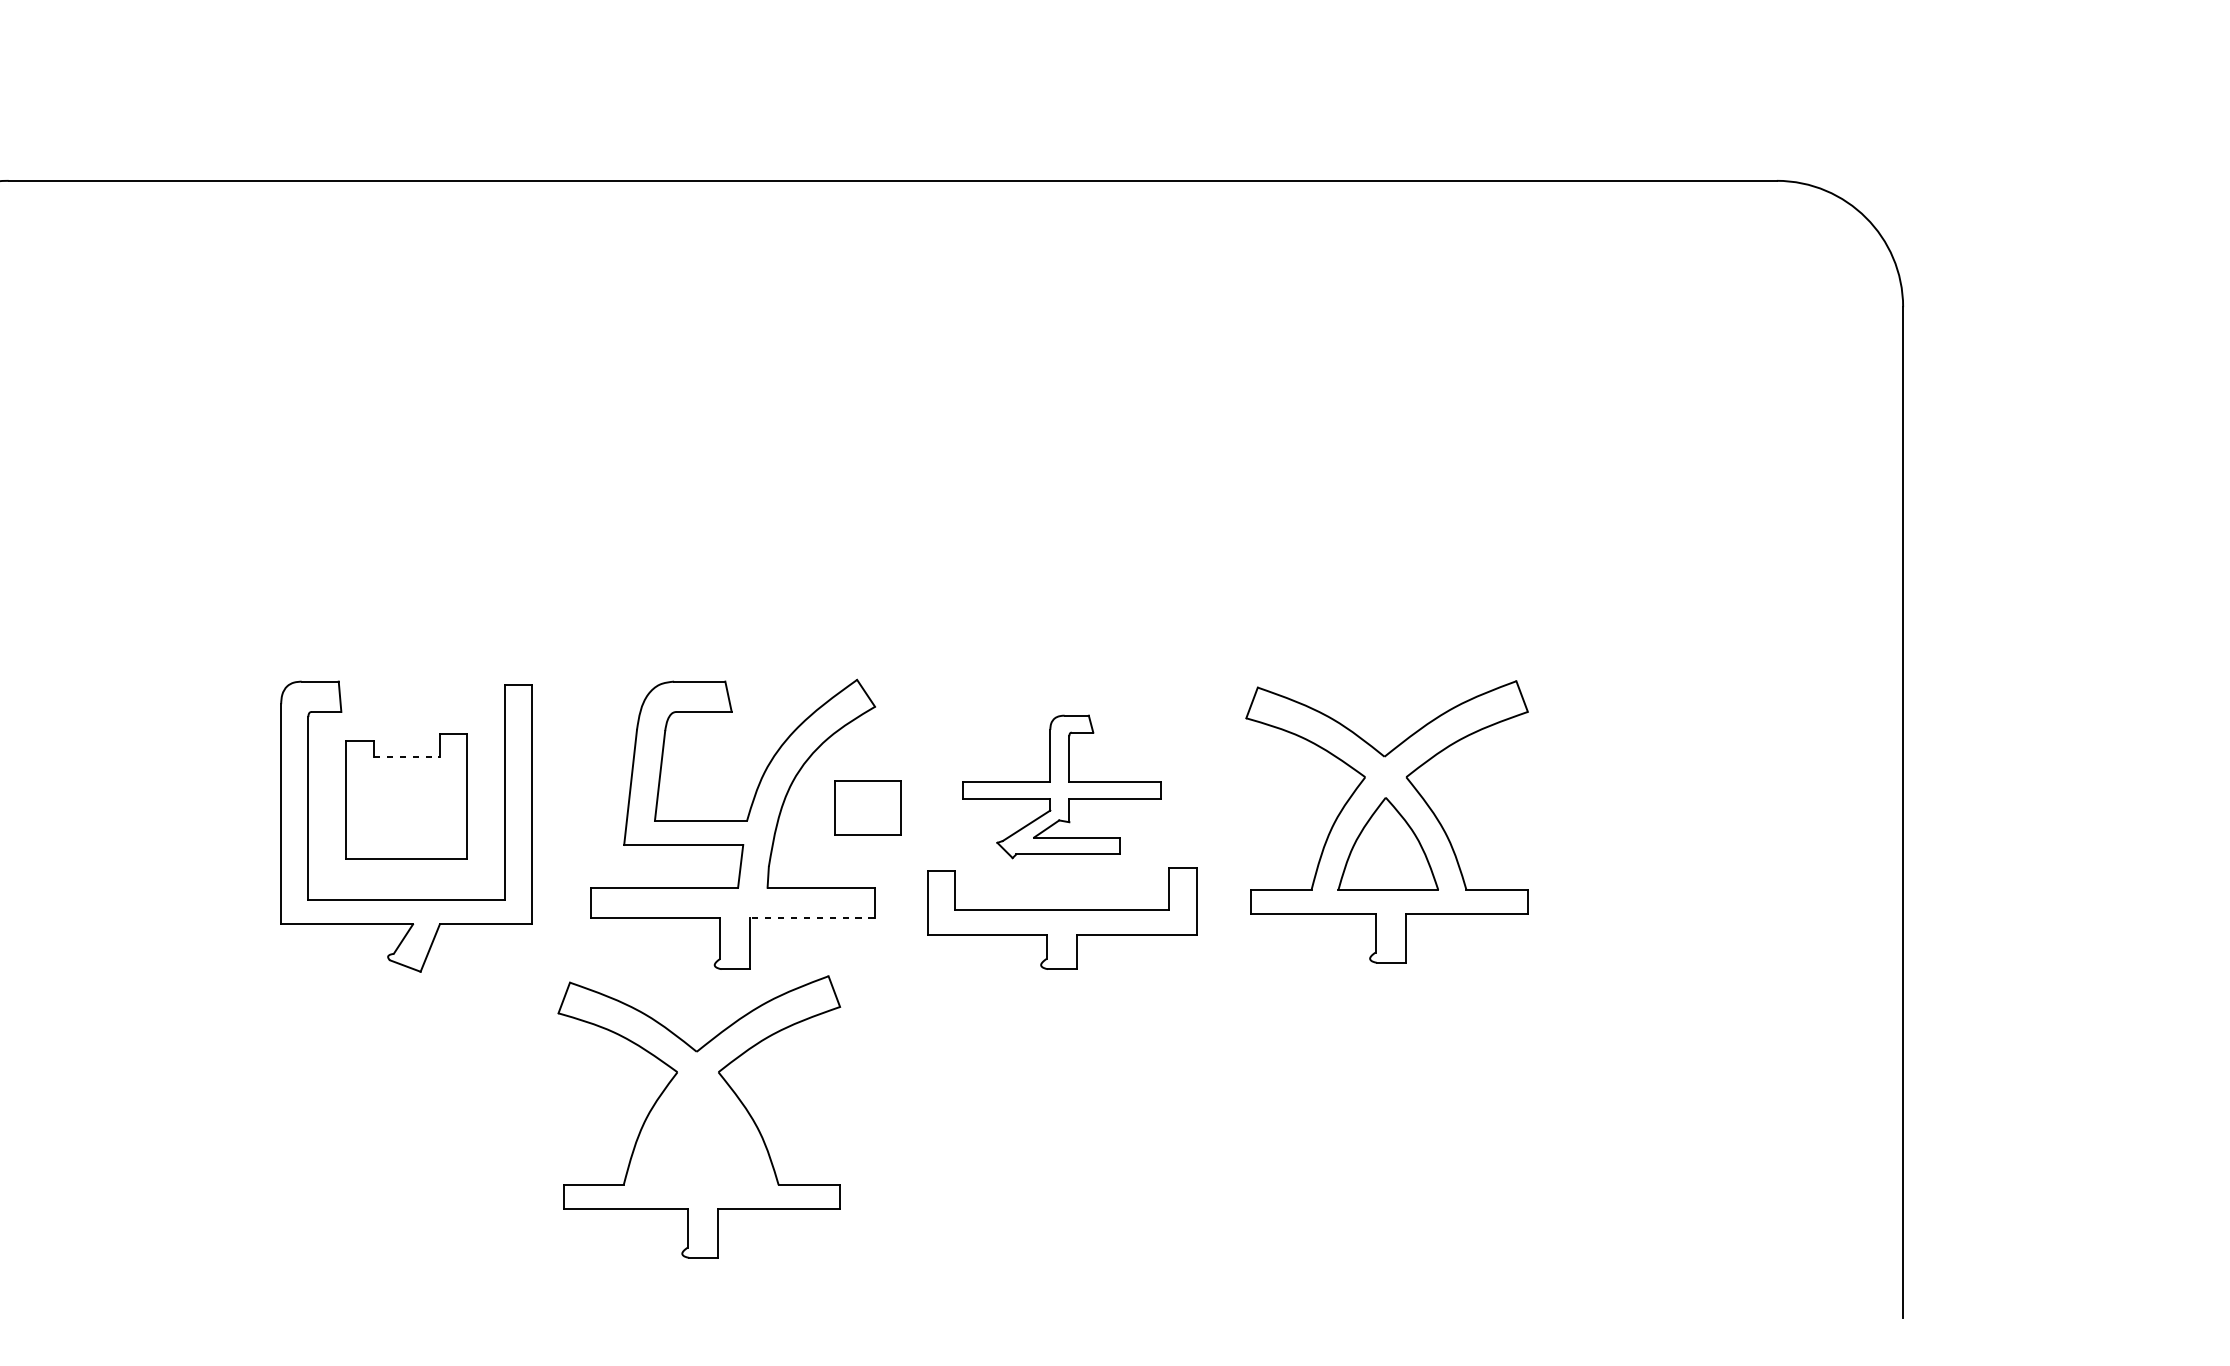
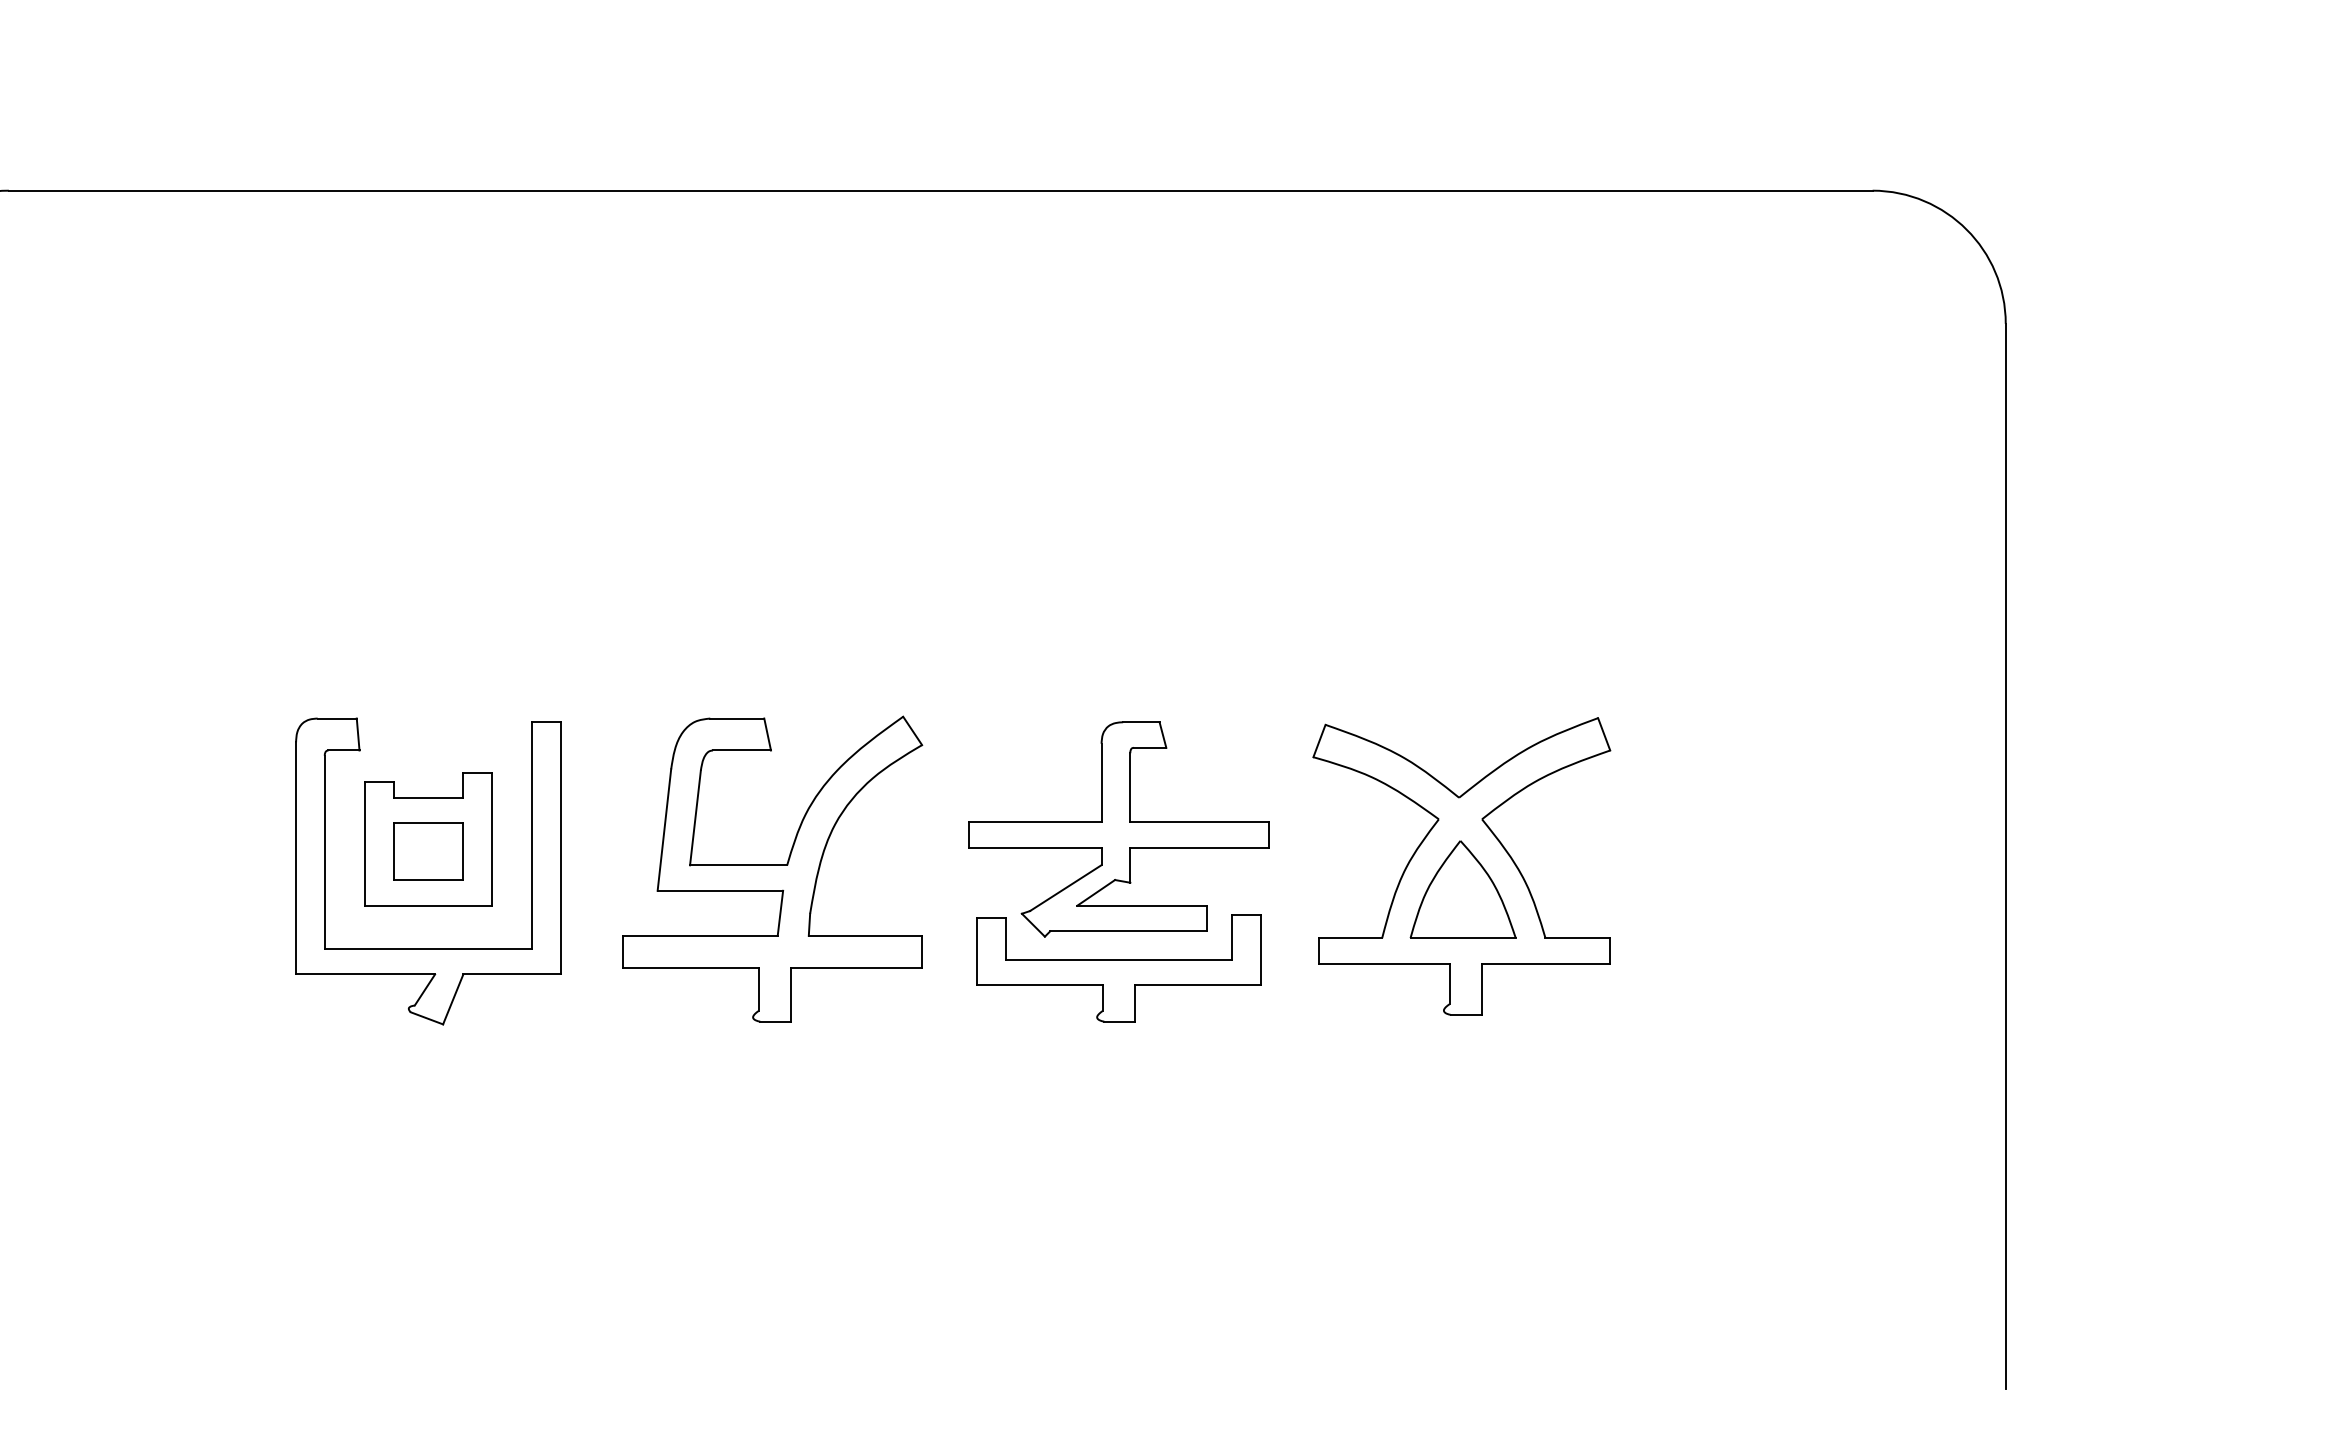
line: (406, 756) -> (428, 797), dashed -> solid
part: (1061, 786) -> (1118, 829), size x1.43
part: (867, 807) -> (428, 851), moved
line: (812, 917) -> (856, 967), dashed -> solid
part: (698, 1117) -> (736, 1177), removed

